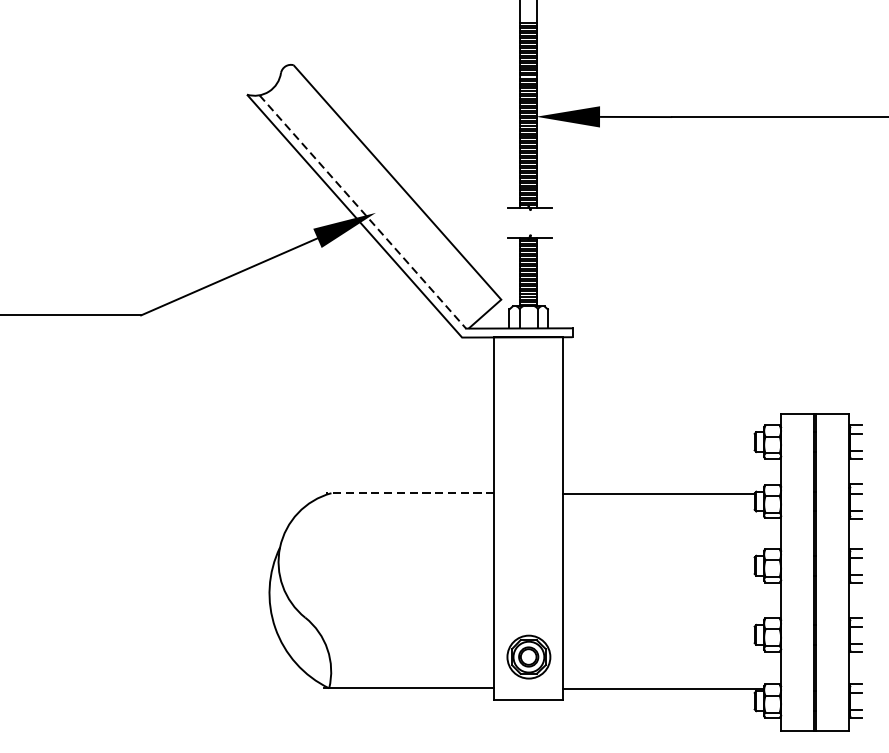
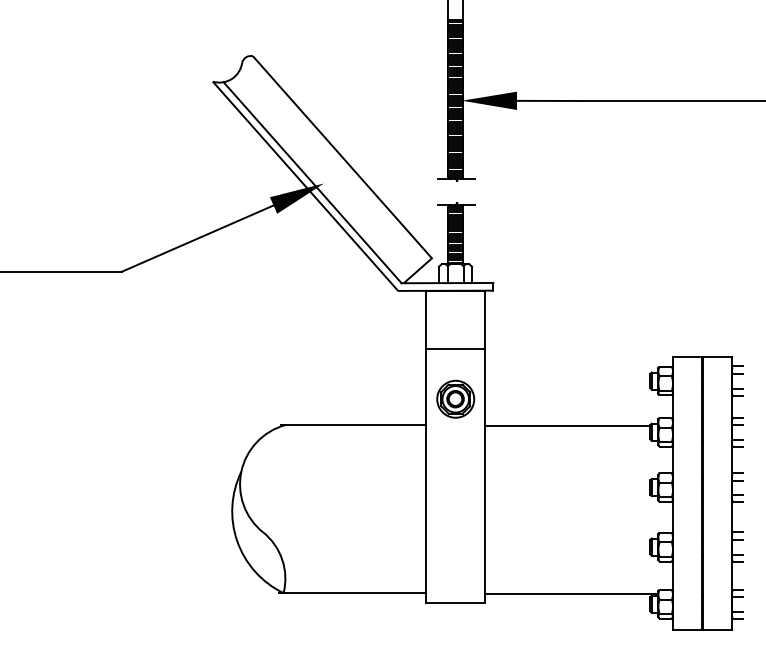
line: (362, 212) -> (312, 183), dashed -> solid
line: (527, 404) -> (454, 348), added
line: (409, 493) -> (352, 425), dashed -> solid
part: (528, 656) -> (455, 398), moved

